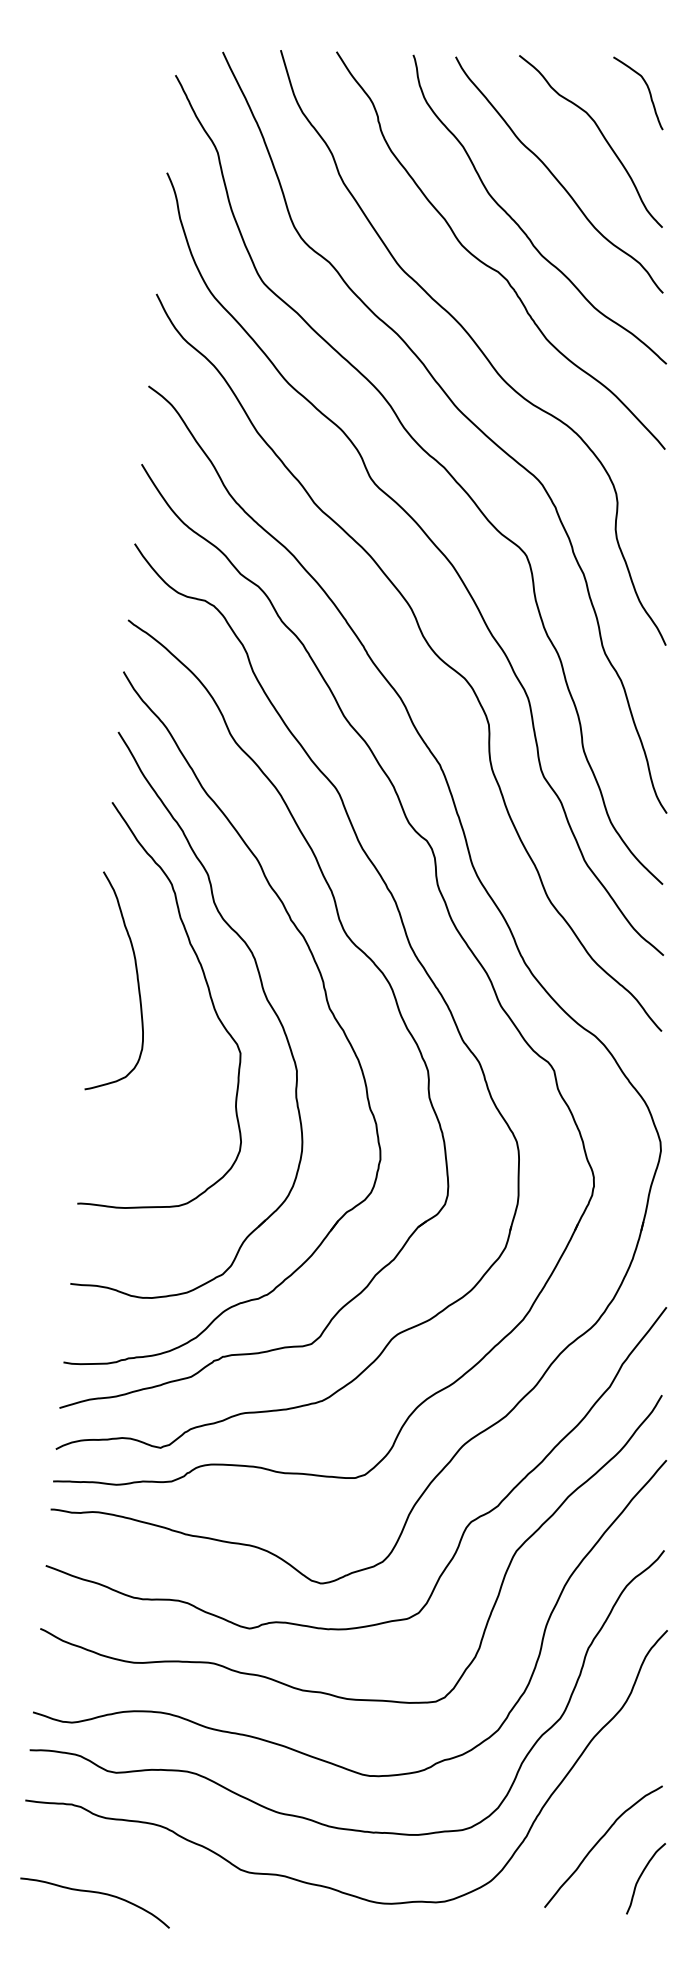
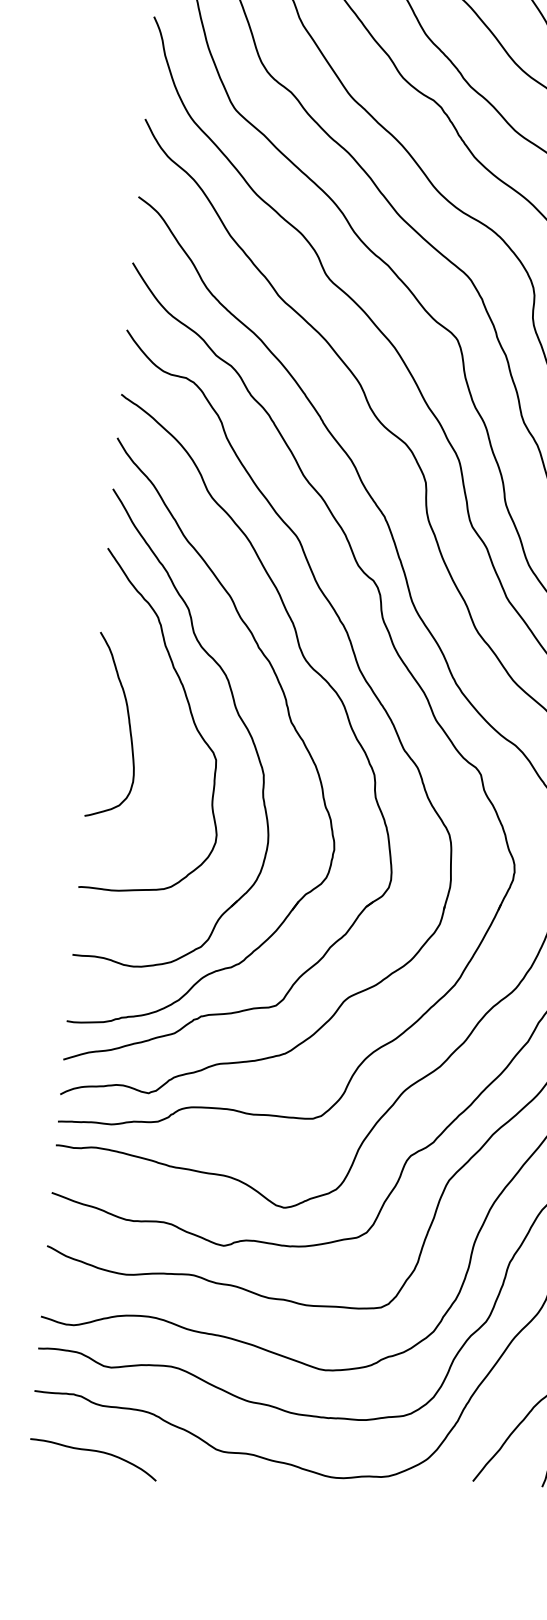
curve: (136, 978) -> (128, 722), moved
curve: (95, 1893) -> (93, 1451), moved

